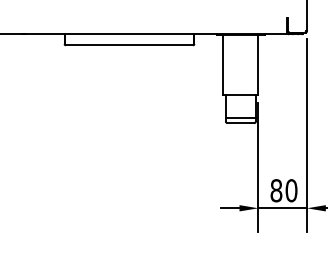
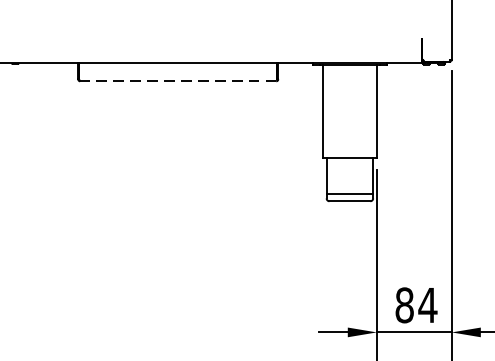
line: (129, 45) -> (178, 81), solid -> dashed
text: (291, 190) -> (427, 305), 80 -> 84

